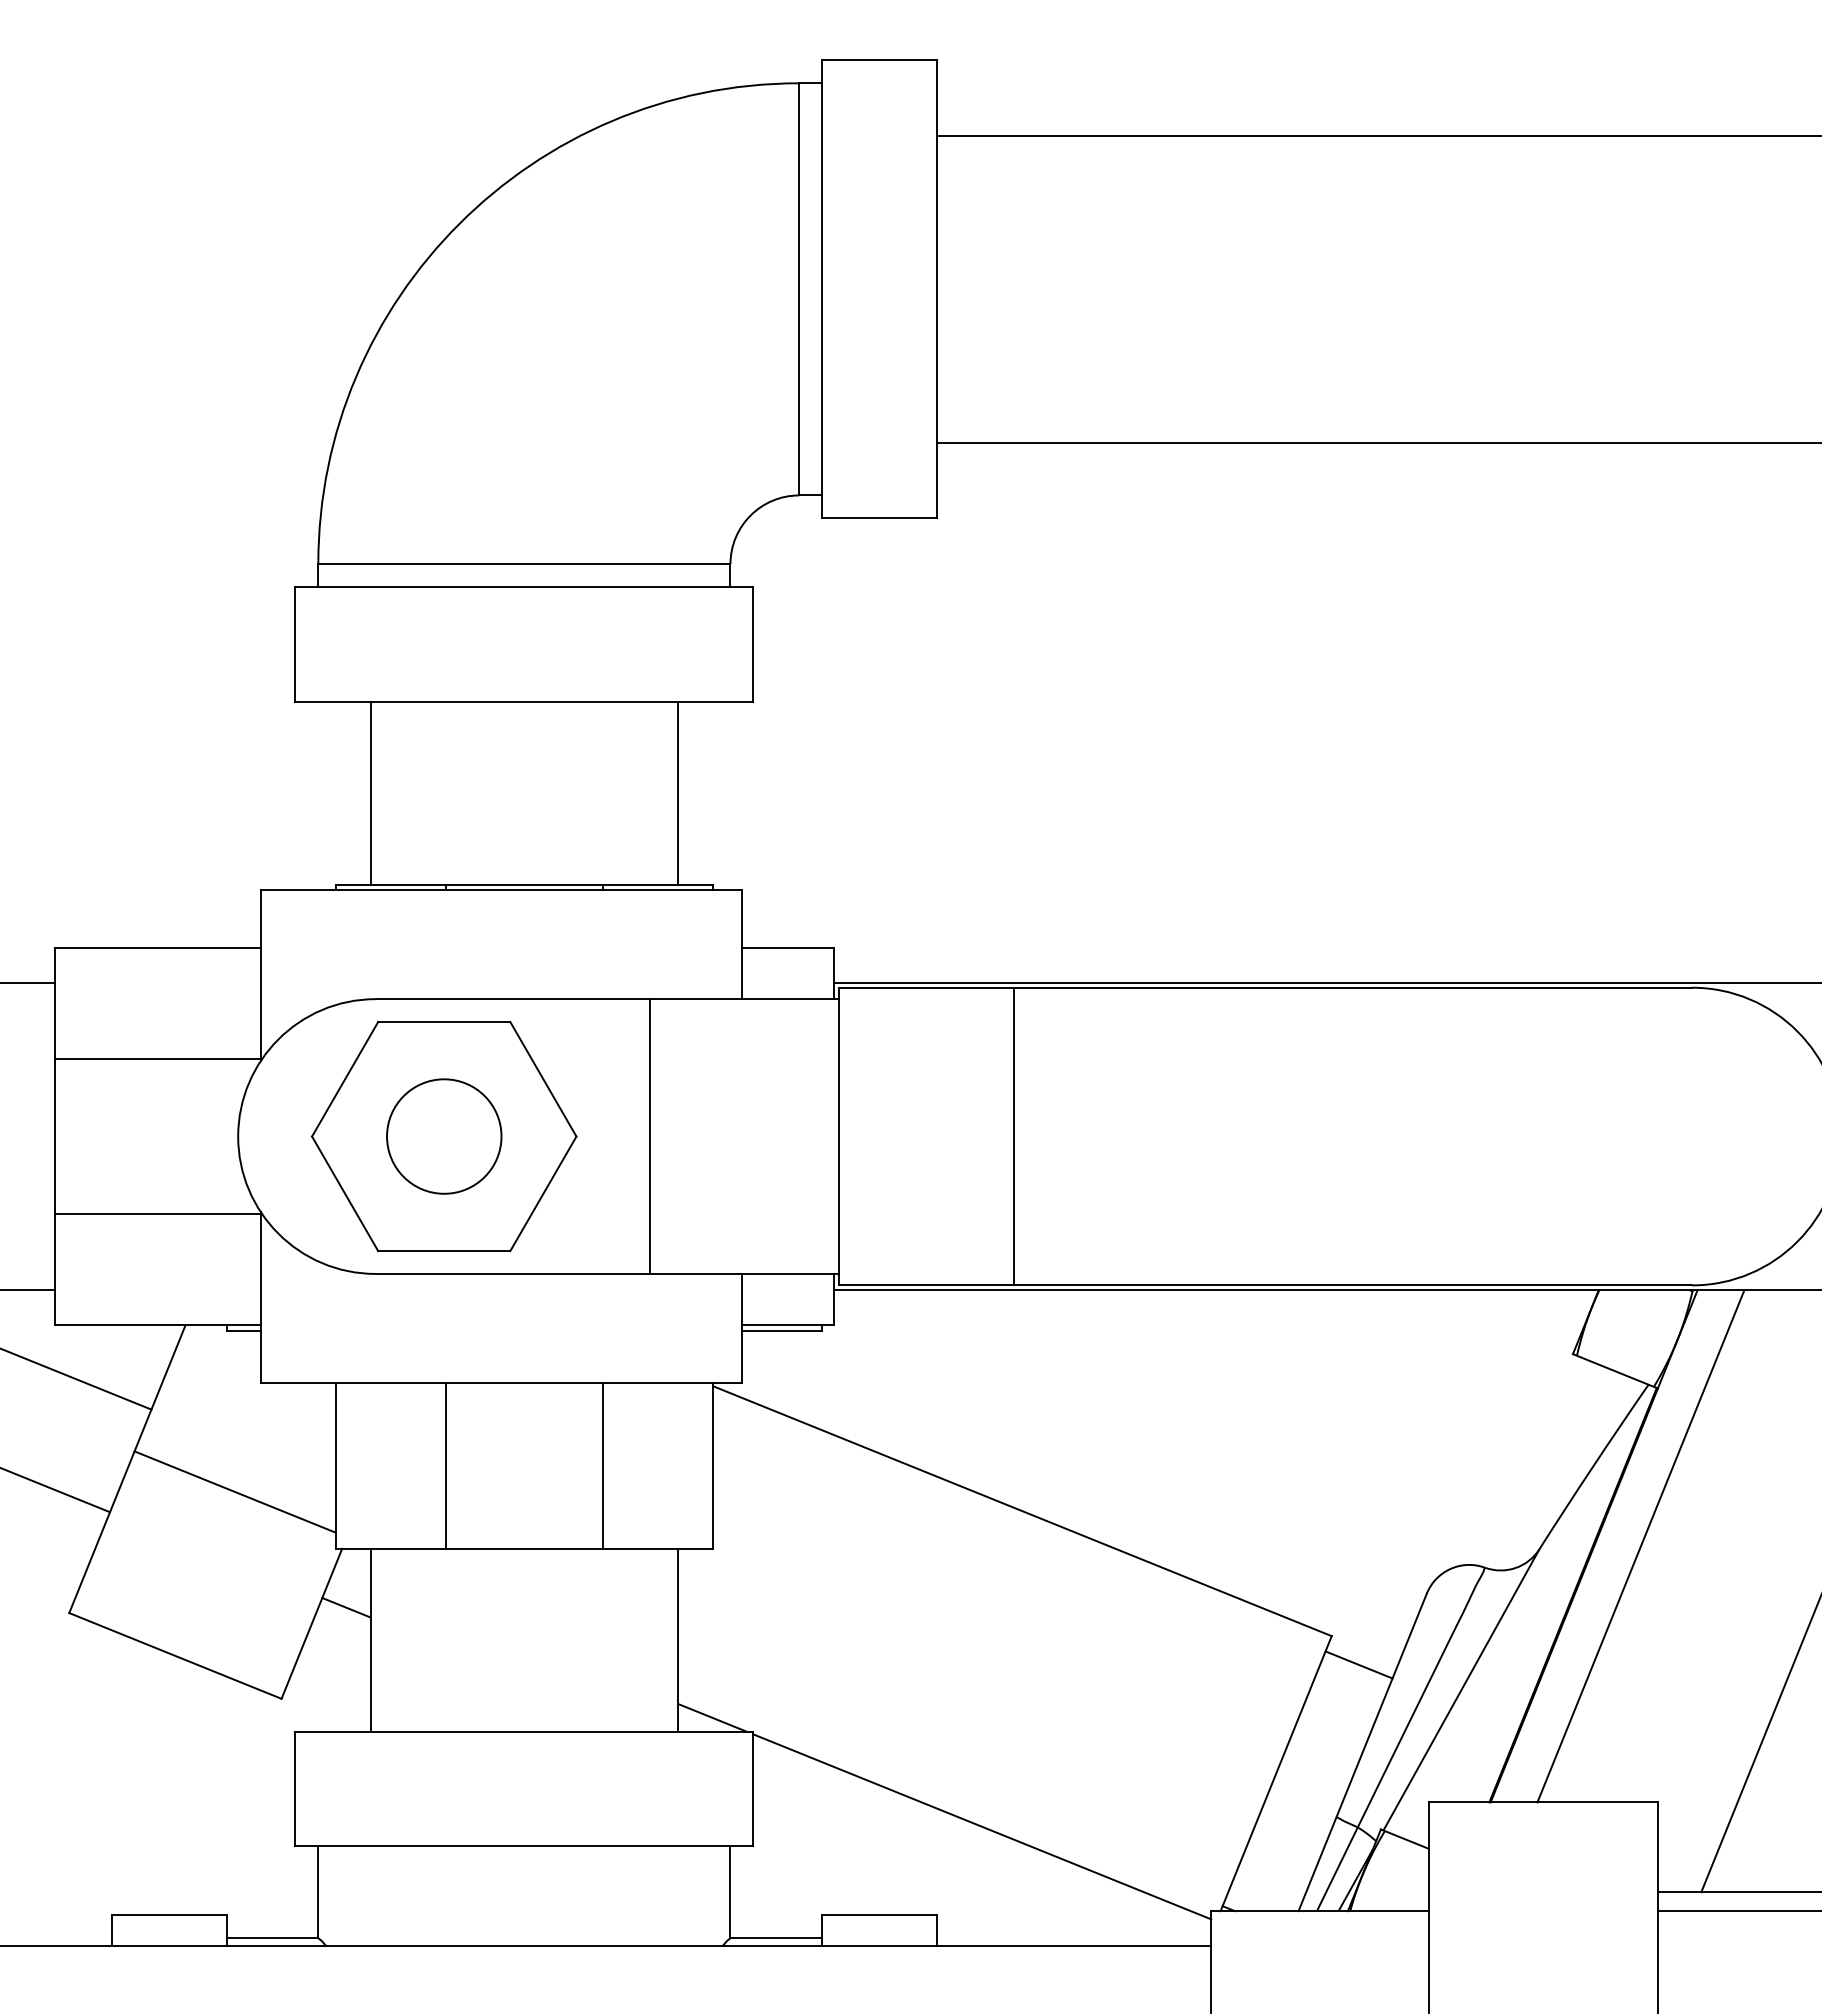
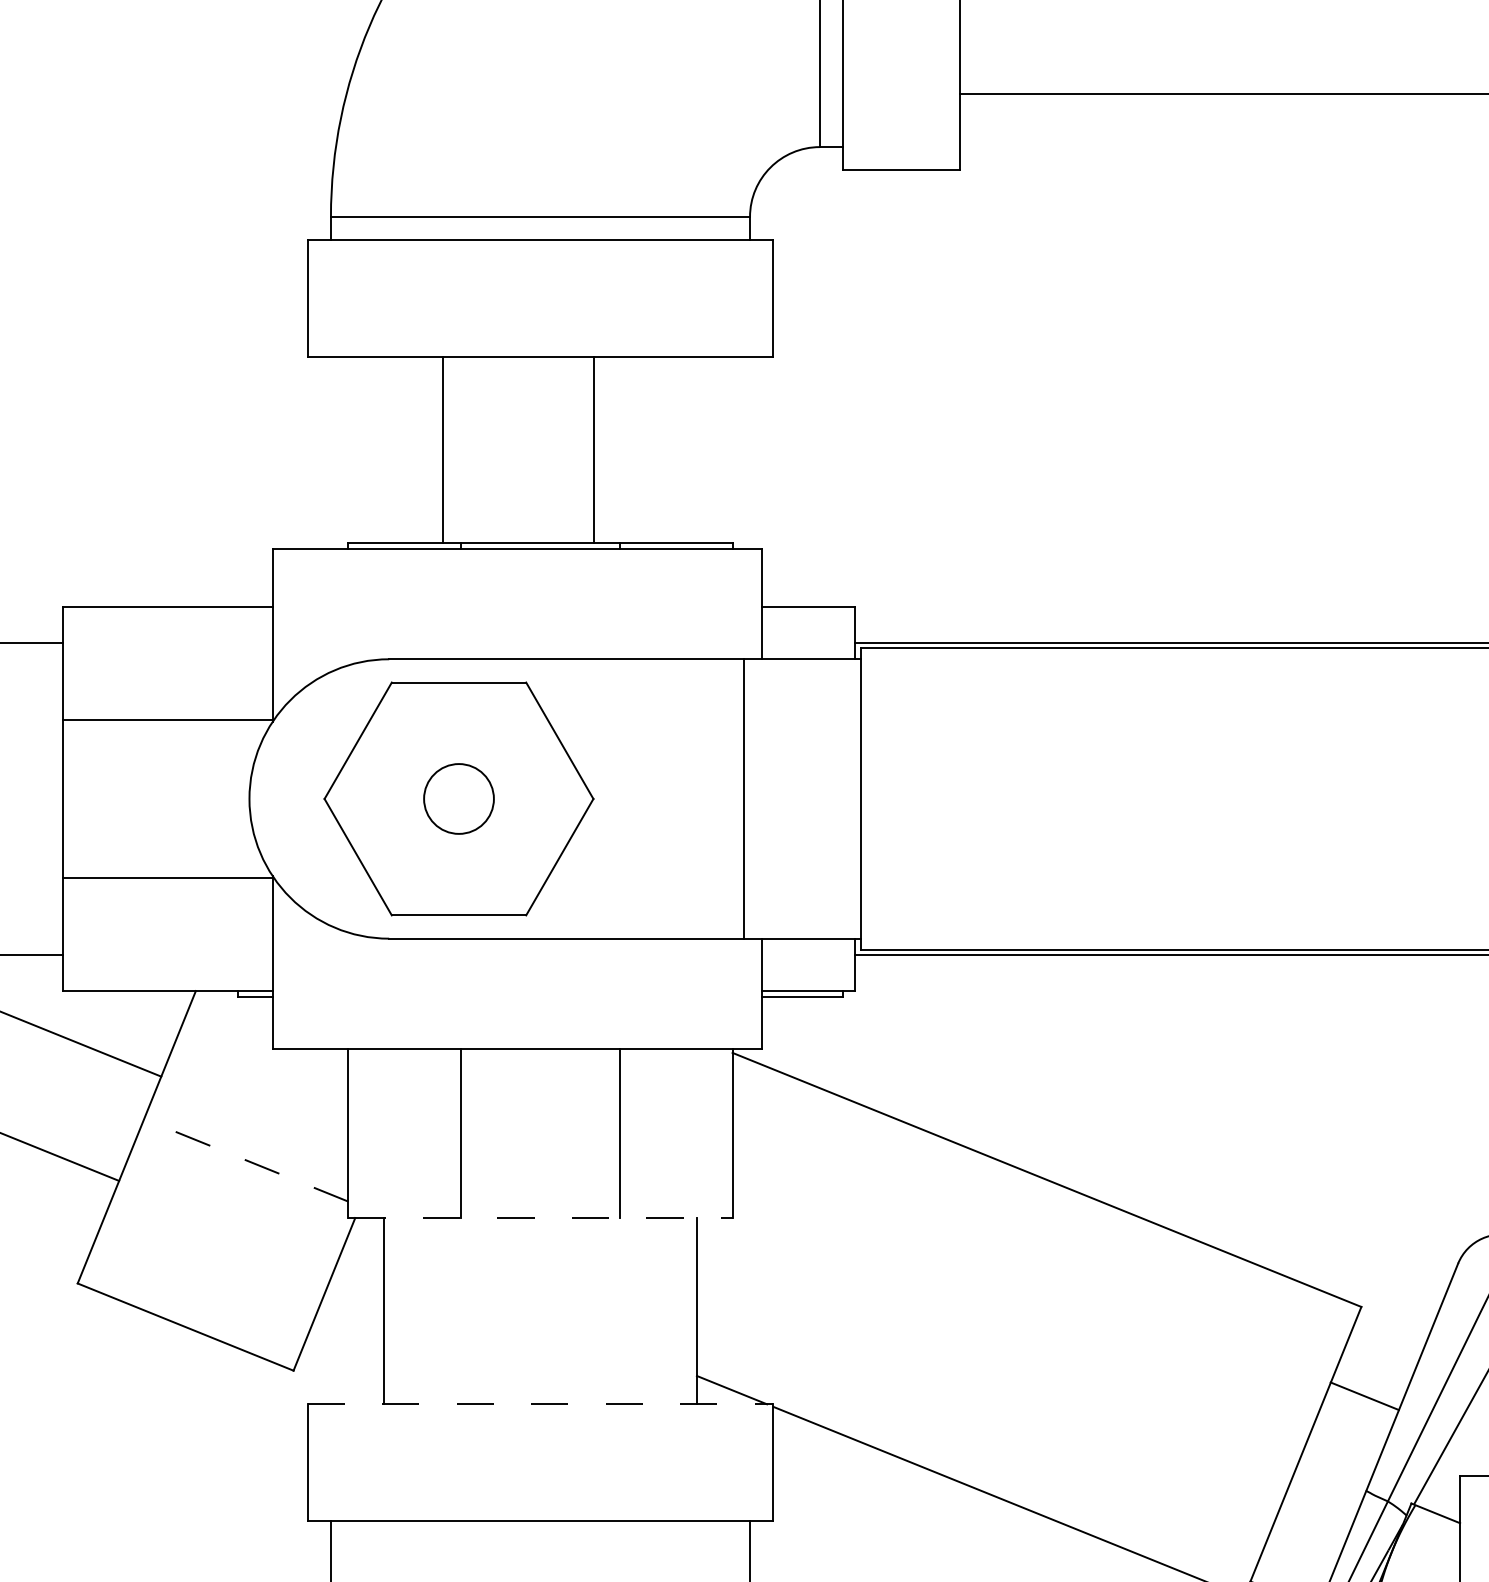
line: (370, 792) -> (442, 449), moved
line: (678, 792) -> (594, 449), moved
circle: (444, 1136) -> (459, 798), size x0.6
line: (650, 1136) -> (743, 798), moved
line: (1013, 1136) -> (1037, 798), removed
line: (234, 1491) -> (245, 1159), solid -> dashed
line: (524, 1548) -> (540, 1217), solid -> dashed
line: (346, 1607) -> (359, 1277), removed
line: (1358, 1664) -> (1364, 1395), moved
line: (524, 1731) -> (540, 1403), solid -> dashed

